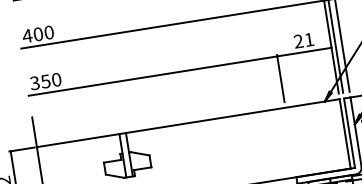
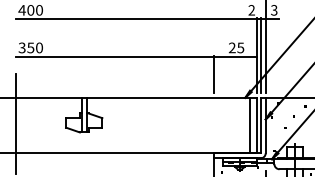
text: (308, 39) -> (240, 47), 21 -> 25
line: (336, 135) -> (250, 125), added

